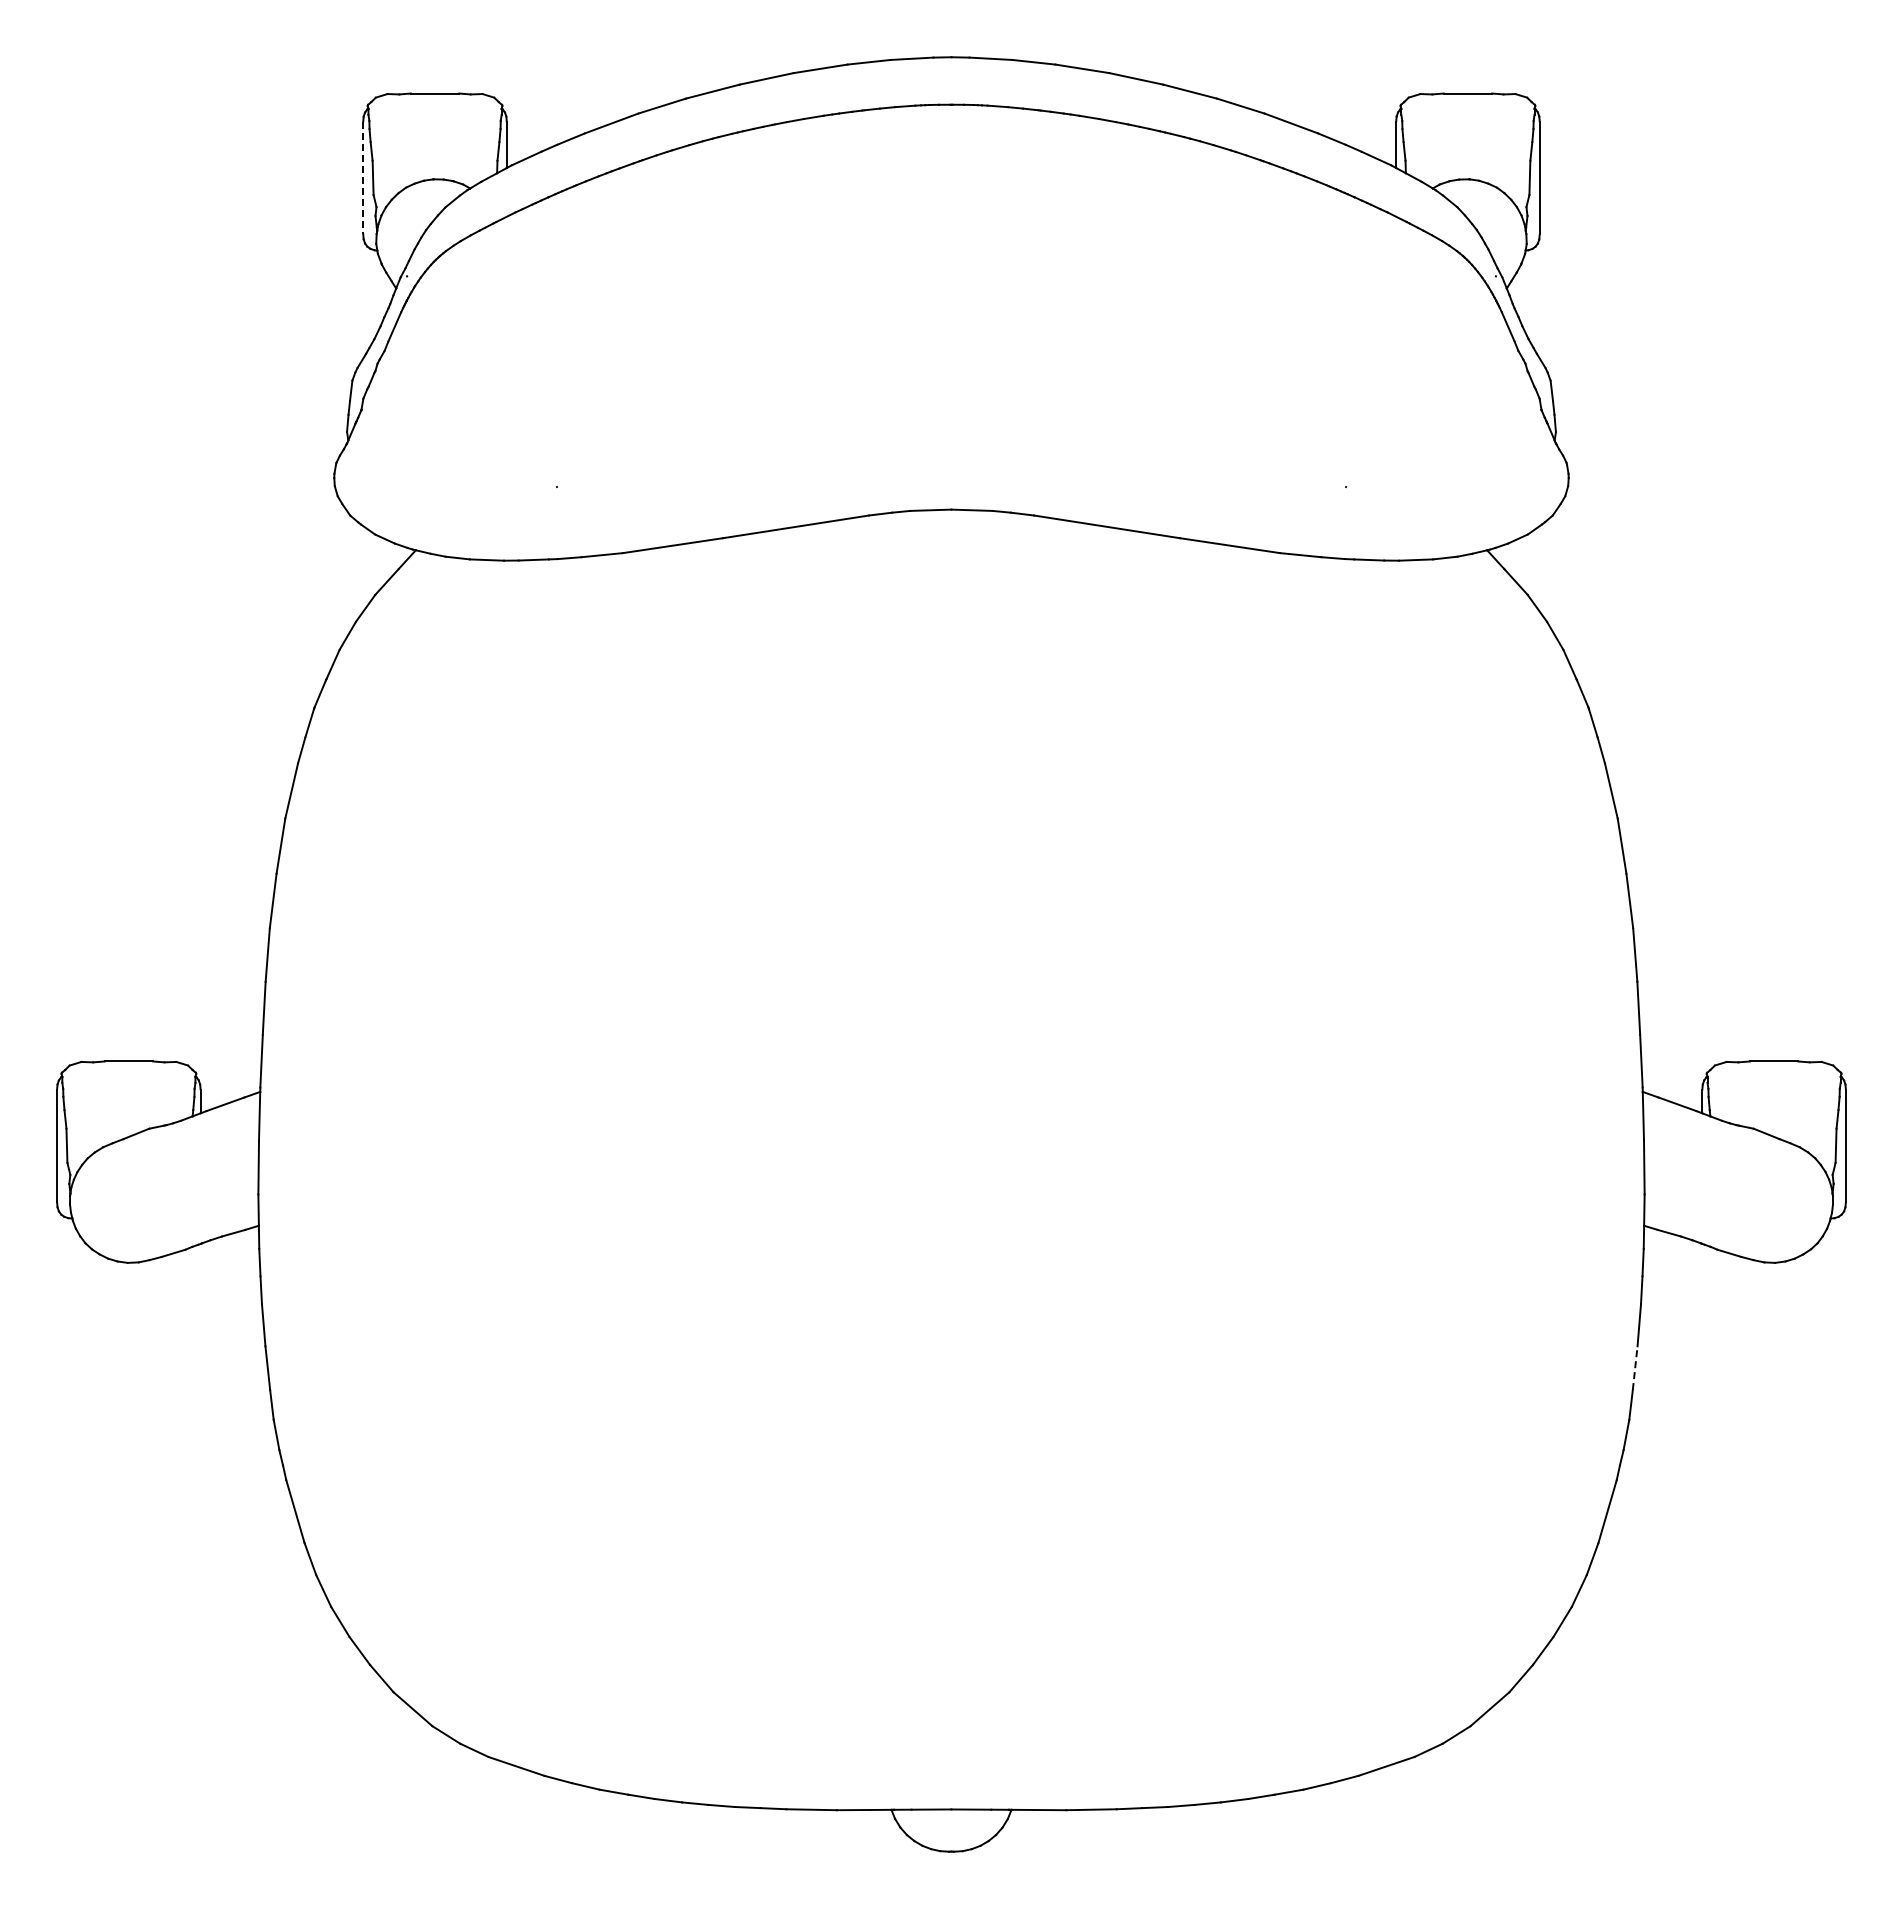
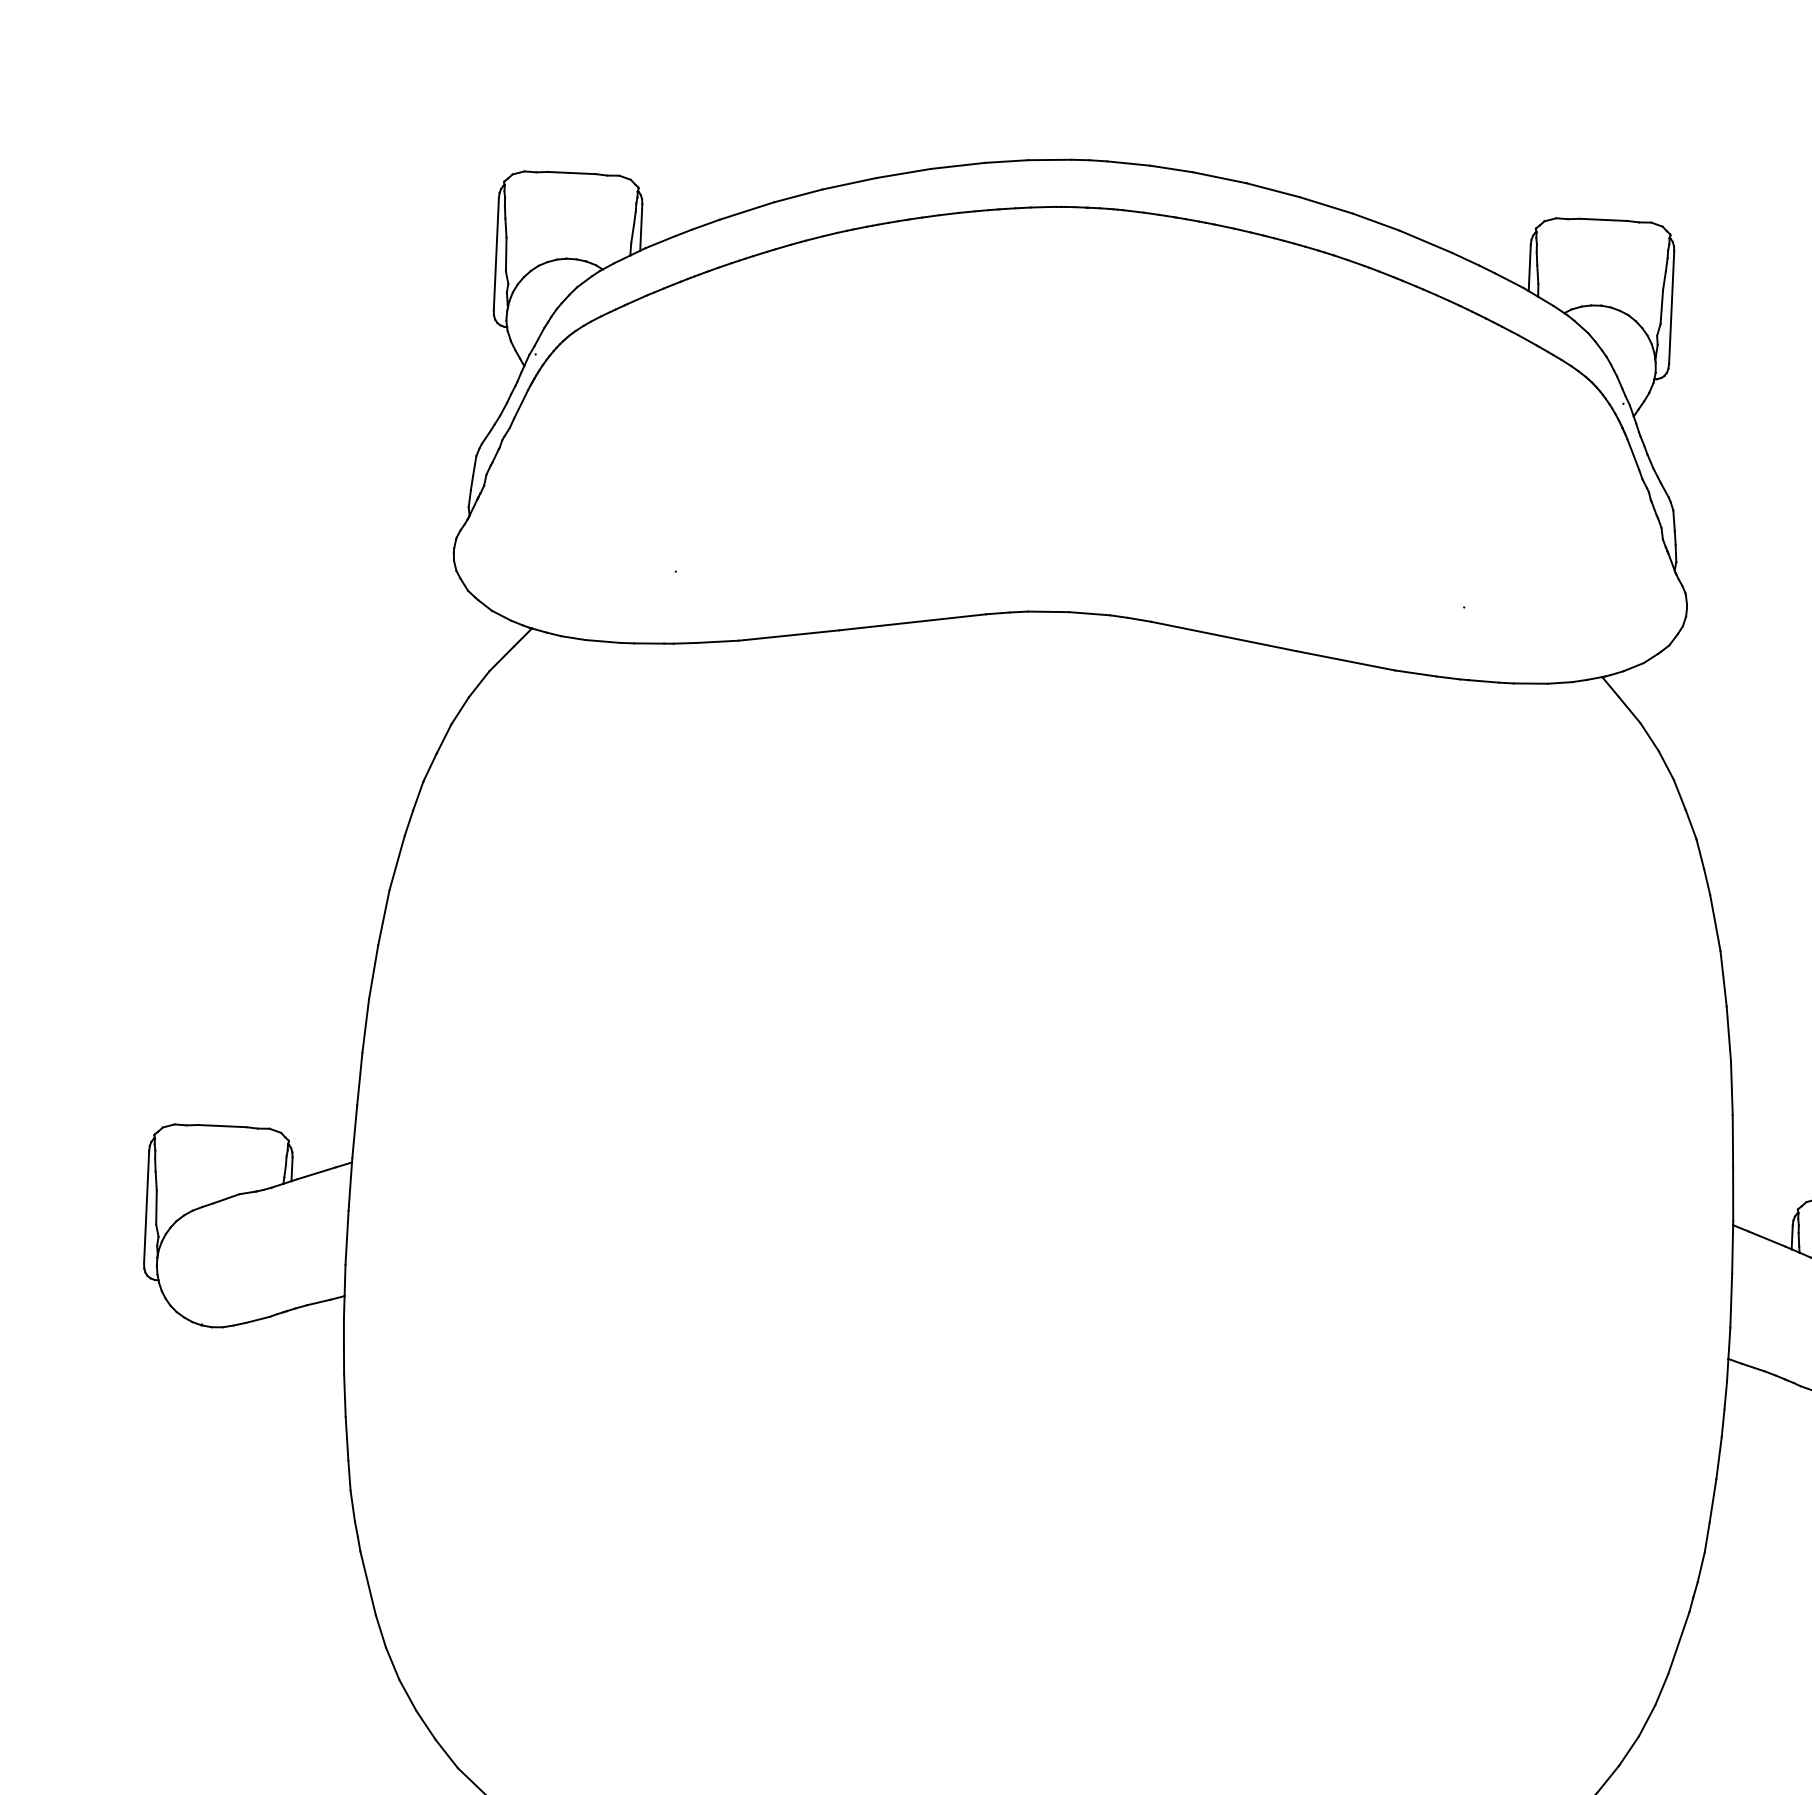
line: (363, 178) -> (496, 254), dashed -> solid
line: (1635, 1368) -> (1713, 1501), dashed -> solid

